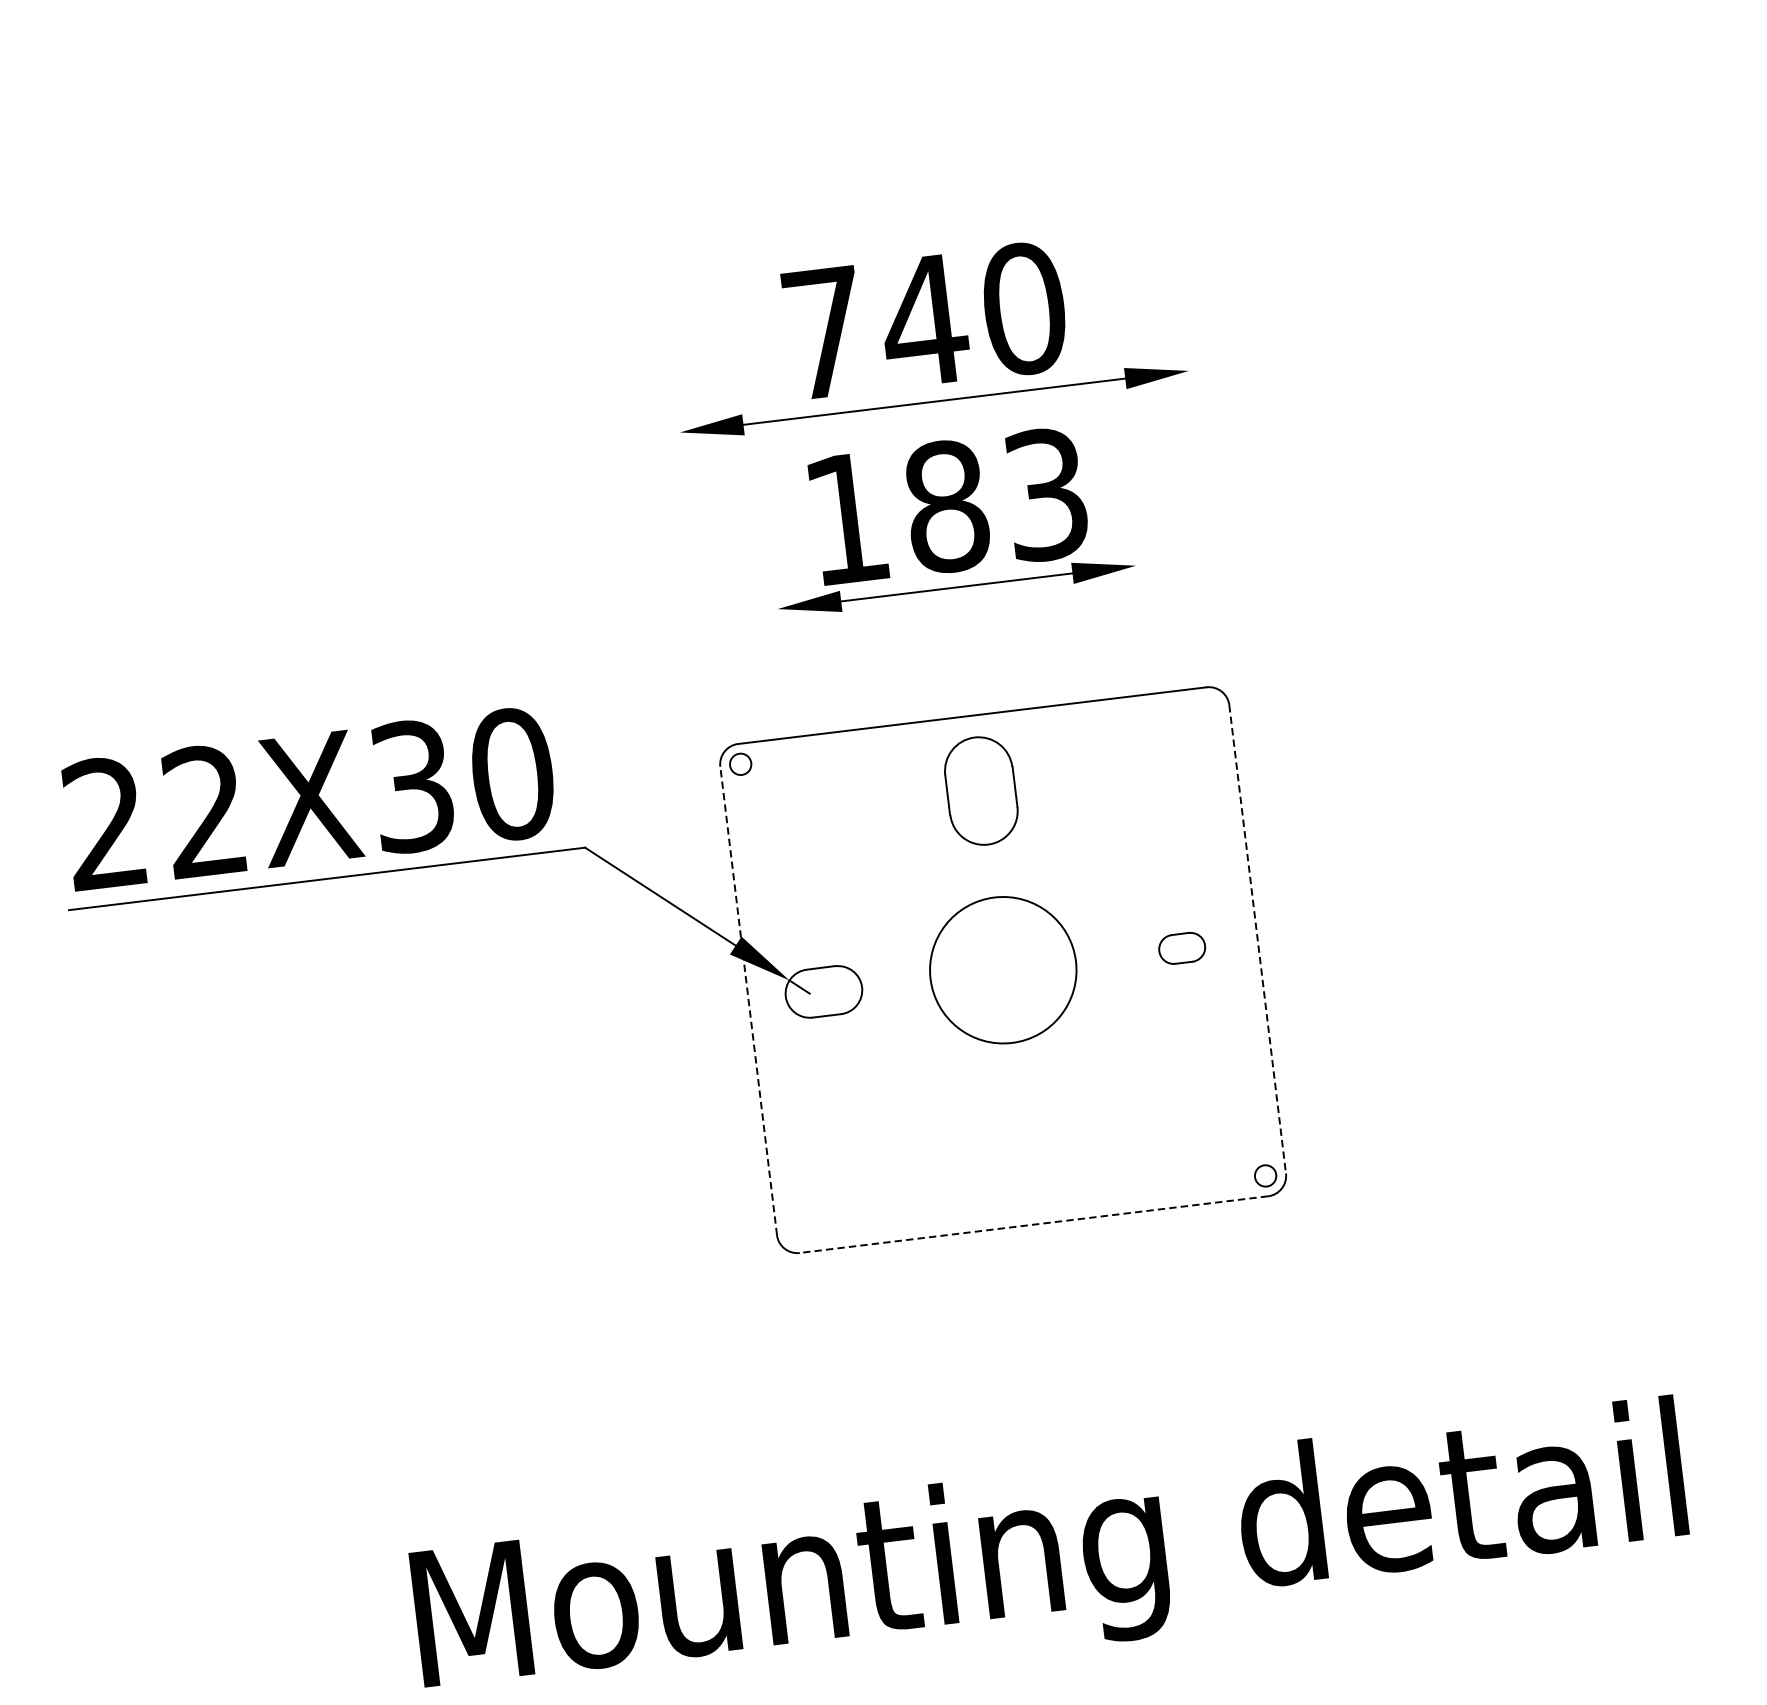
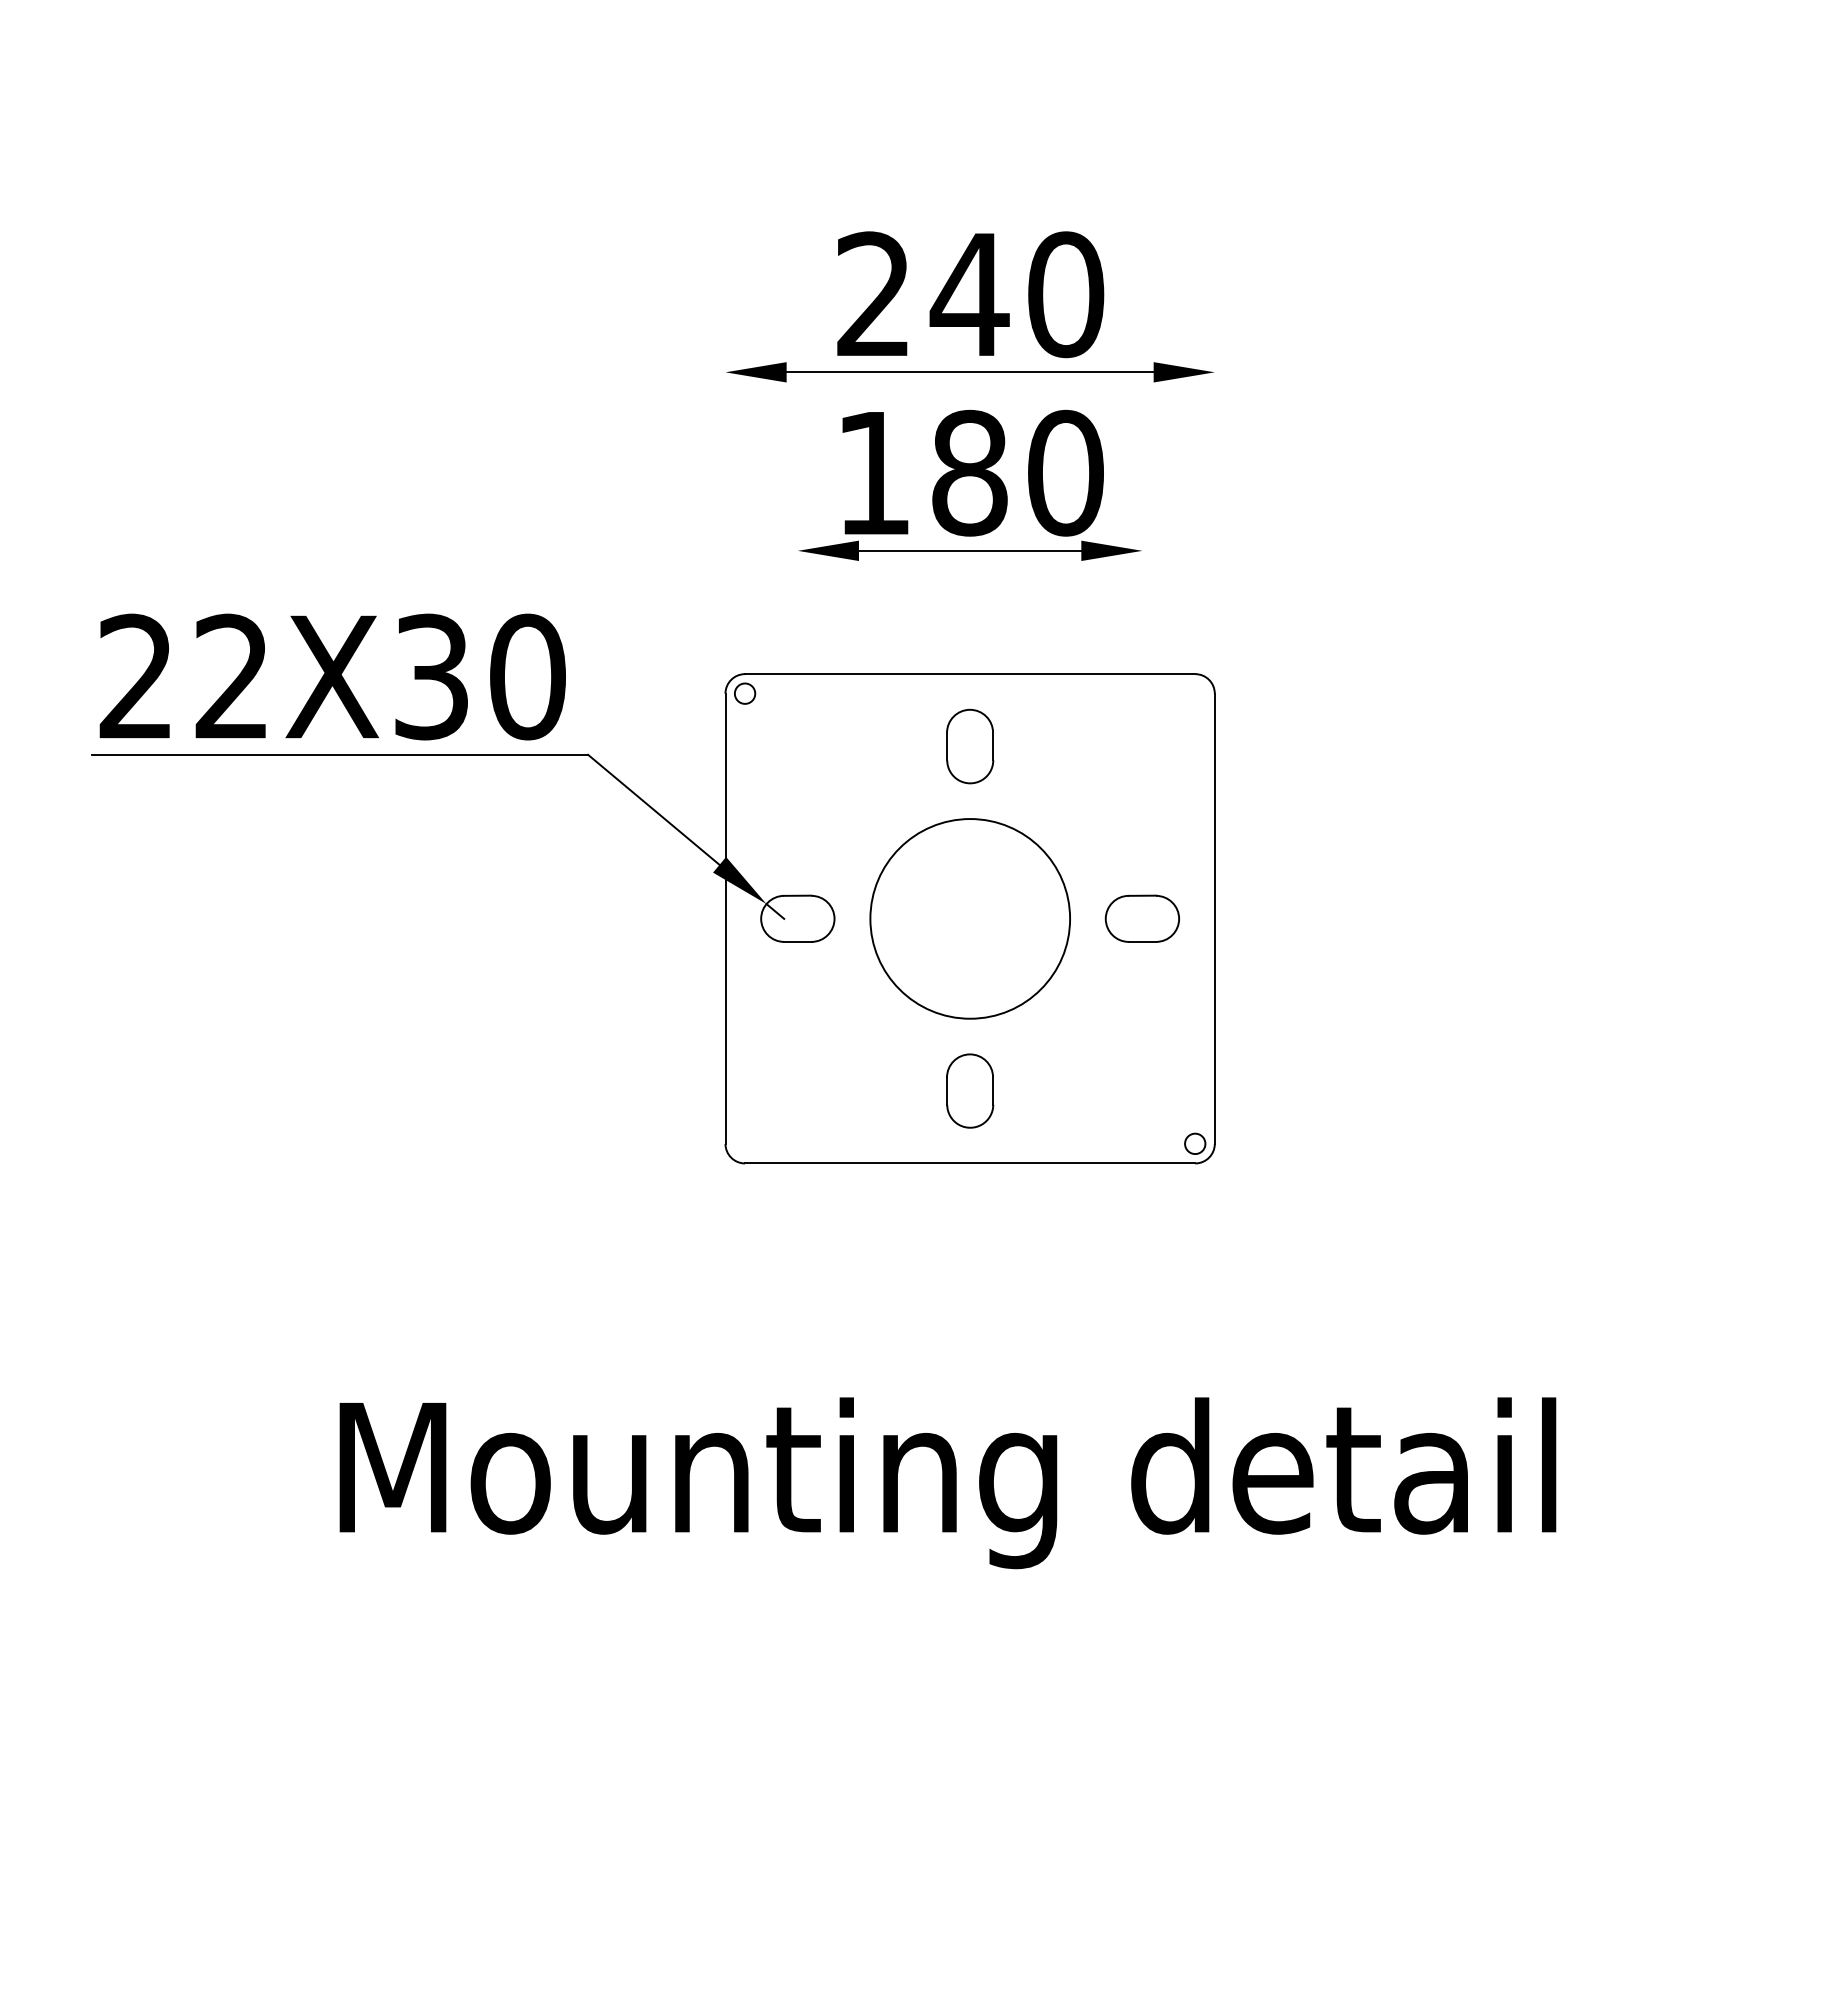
text: (823, 331) -> (873, 293), 740 -> 240
text: (1046, 493) -> (1065, 472), 183 -> 180
part: (981, 790) -> (970, 746), size x0.71
line: (1257, 940) -> (1214, 919), dashed -> solid
part: (1181, 948) -> (1141, 918), size x1.67
circle: (1003, 969) -> (970, 918), size x1.43
line: (748, 1000) -> (725, 918), dashed -> solid
part: (1025, 1148) -> (970, 1090), added
line: (1033, 1224) -> (969, 1163), dashed -> solid

